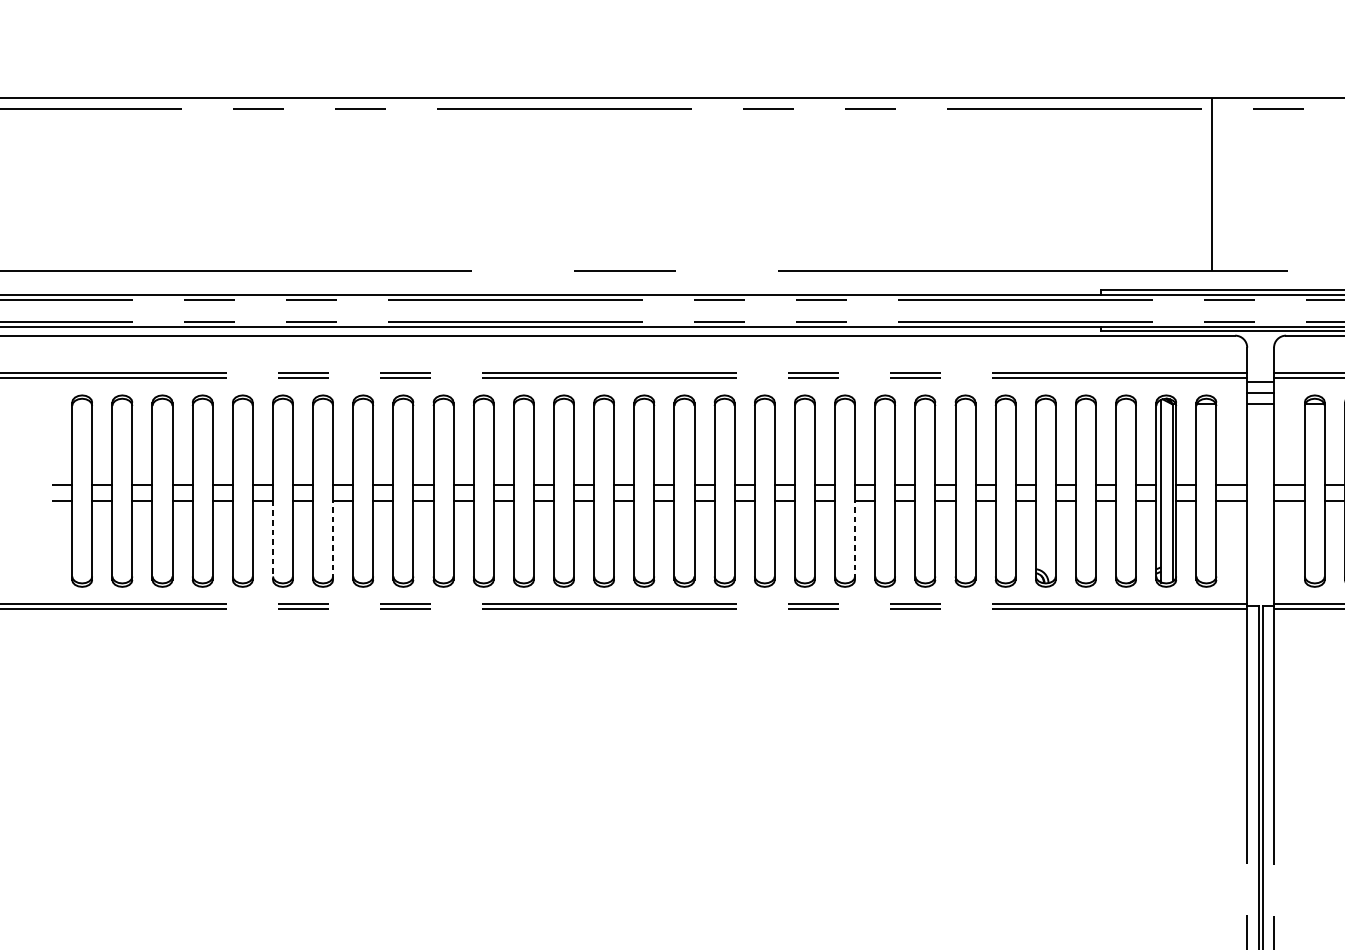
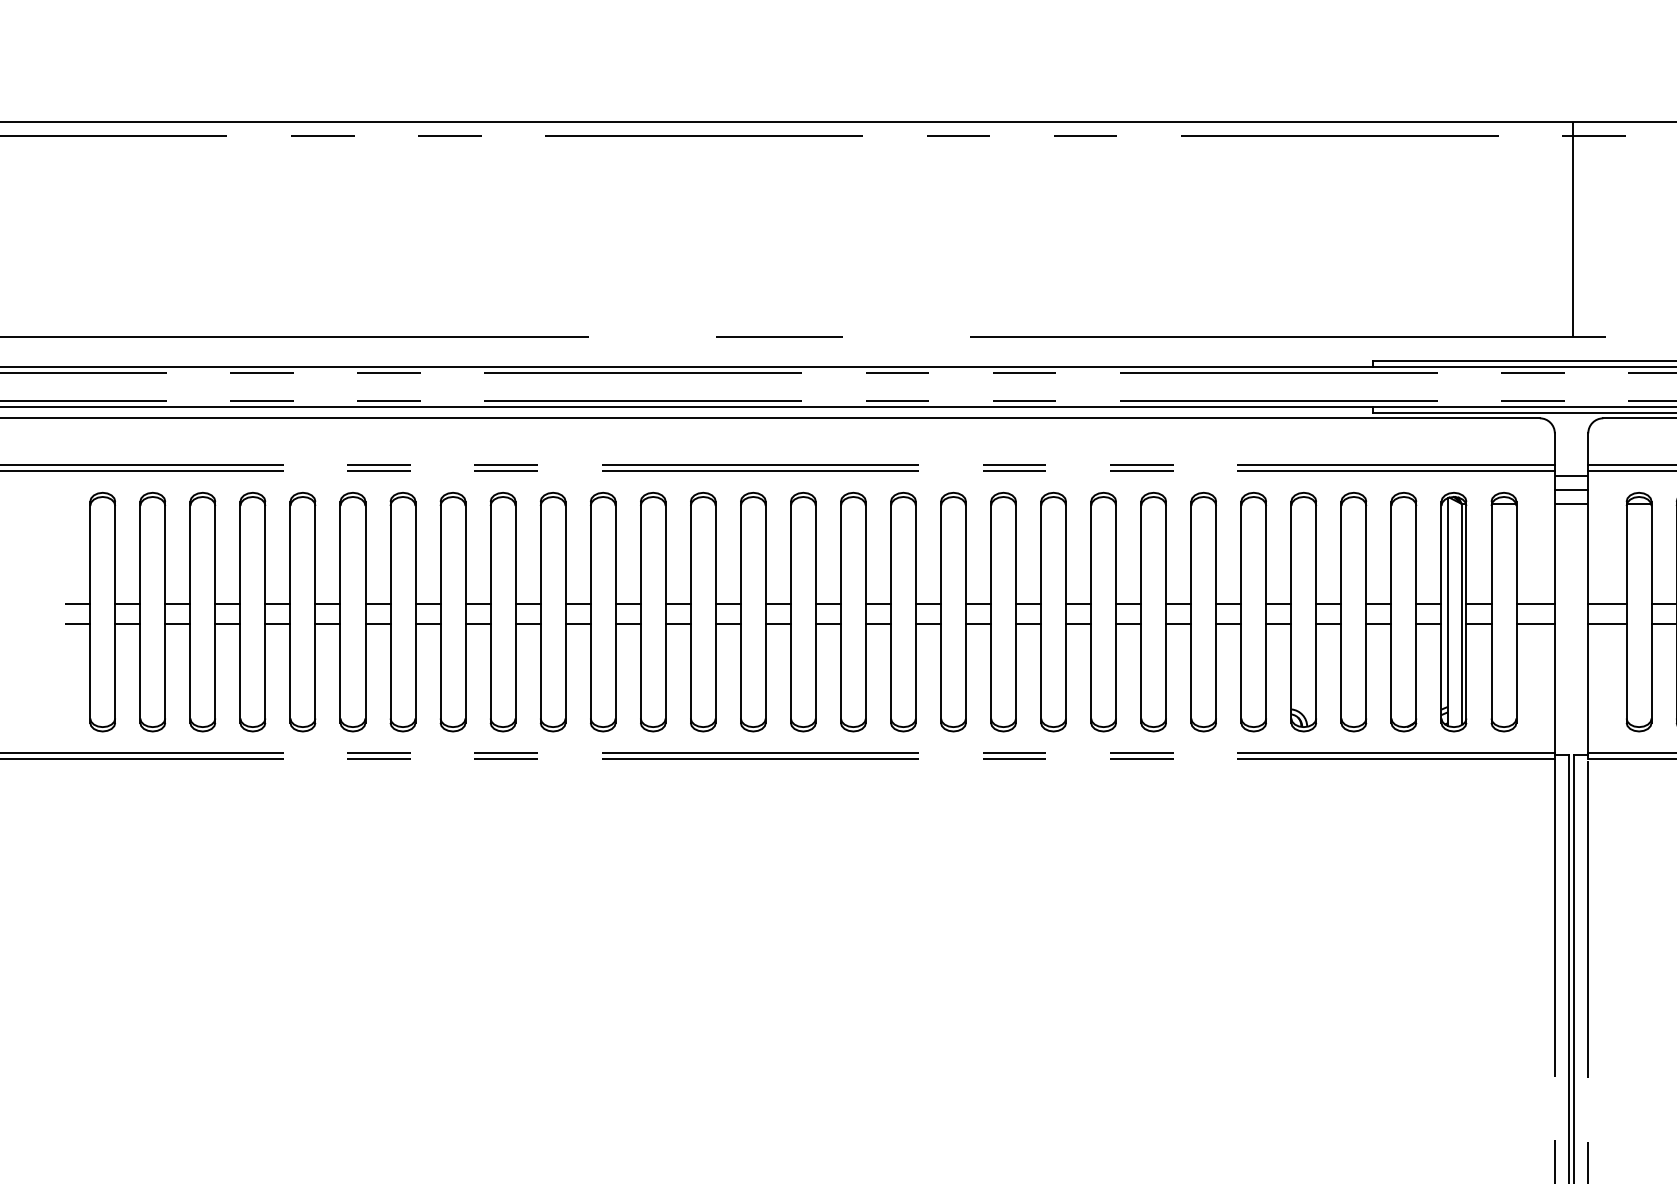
line: (1211, 184) -> (1572, 229), moved
line: (333, 539) -> (415, 672), dashed -> solid
line: (855, 539) -> (1066, 672), dashed -> solid
line: (272, 540) -> (340, 673), dashed -> solid

